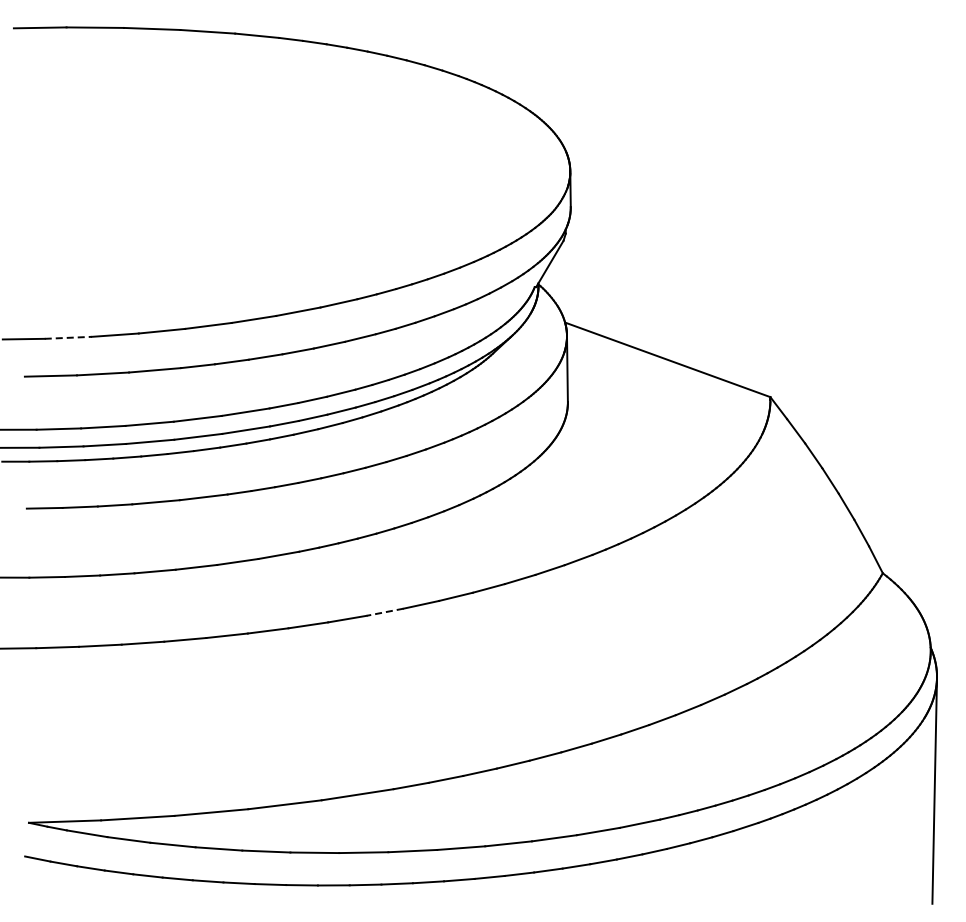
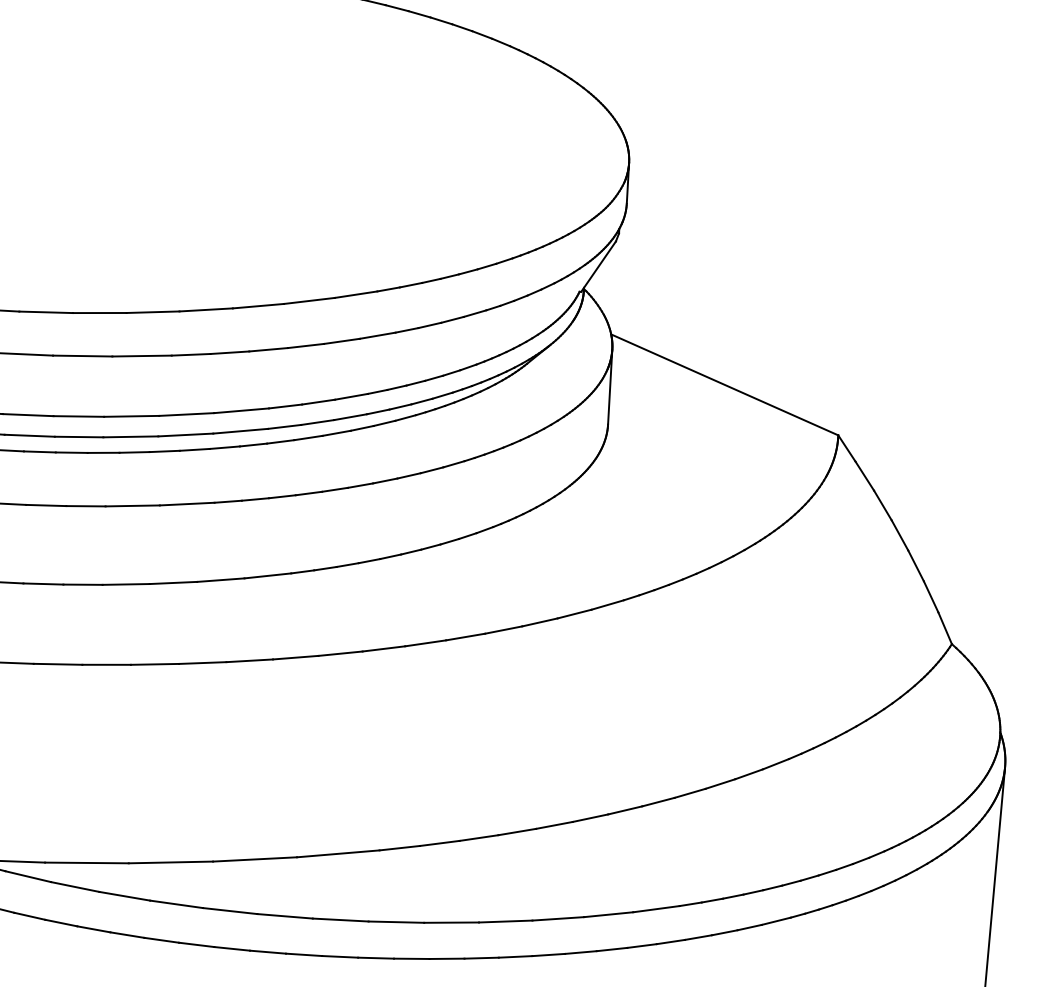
line: (68, 337) -> (46, 311), dashed -> solid
line: (385, 612) -> (384, 649), dashed -> solid

